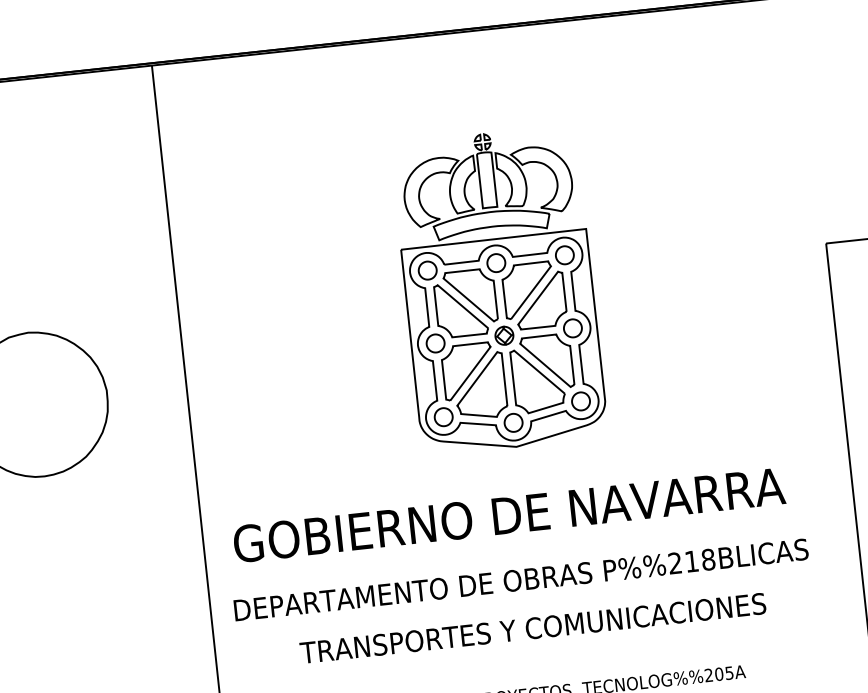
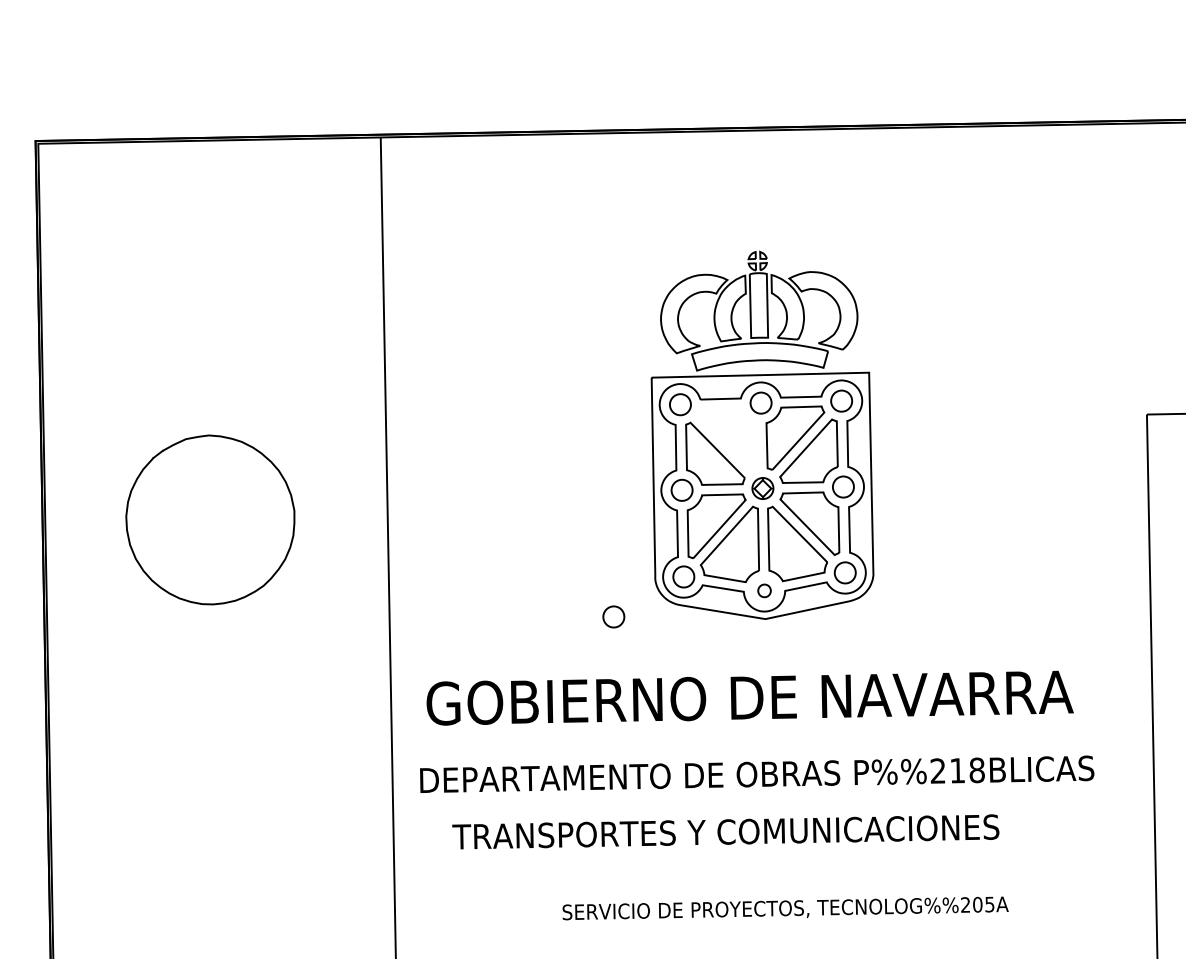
part: (470, 296) -> (727, 439), removed
part: (513, 422) -> (764, 590), size x0.6
part: (386, 456) -> (613, 616), added
text: (532, 627) -> (725, 831), moved

